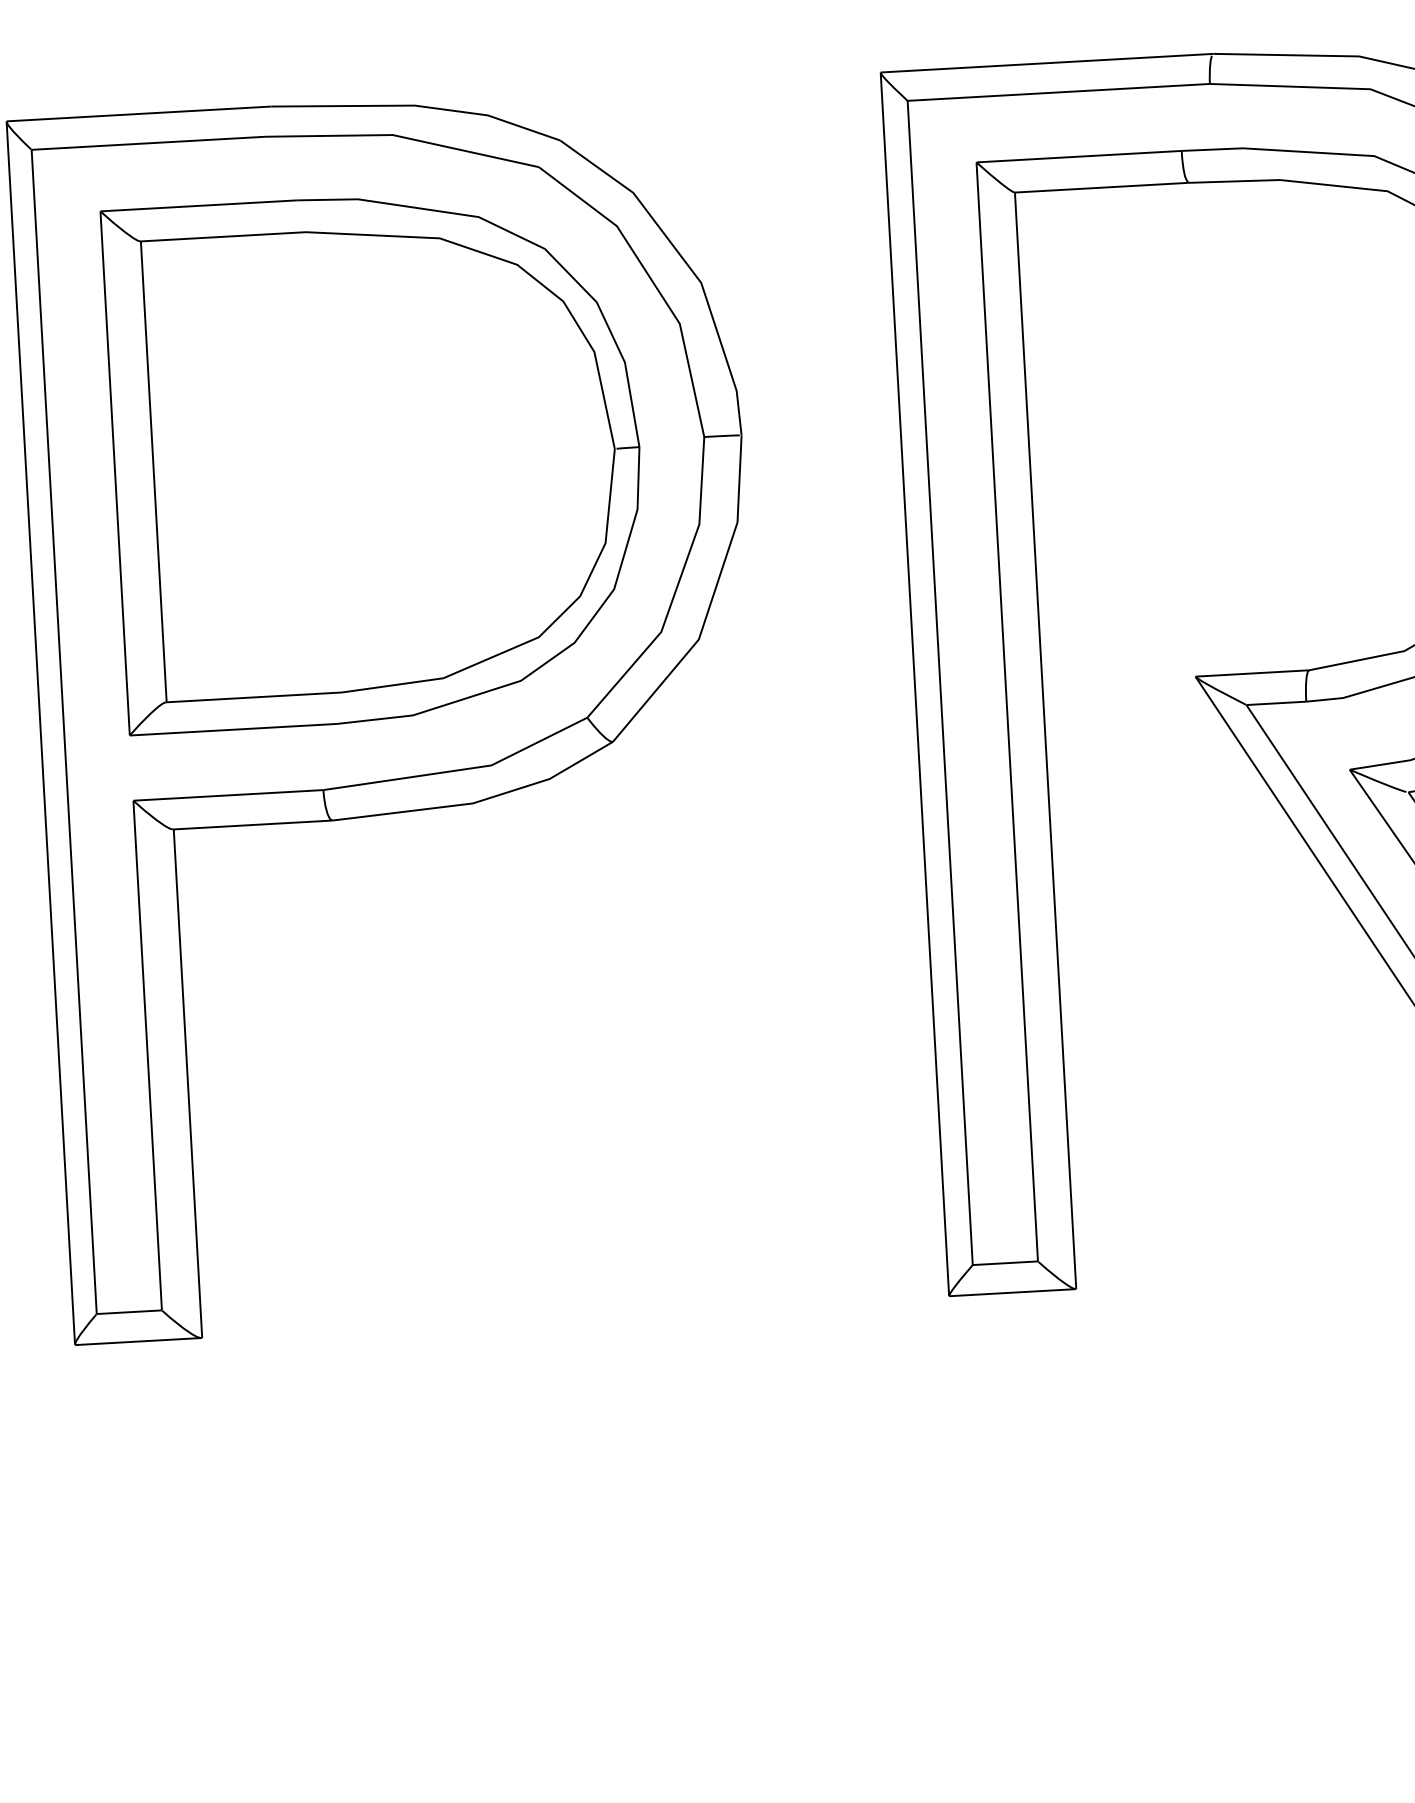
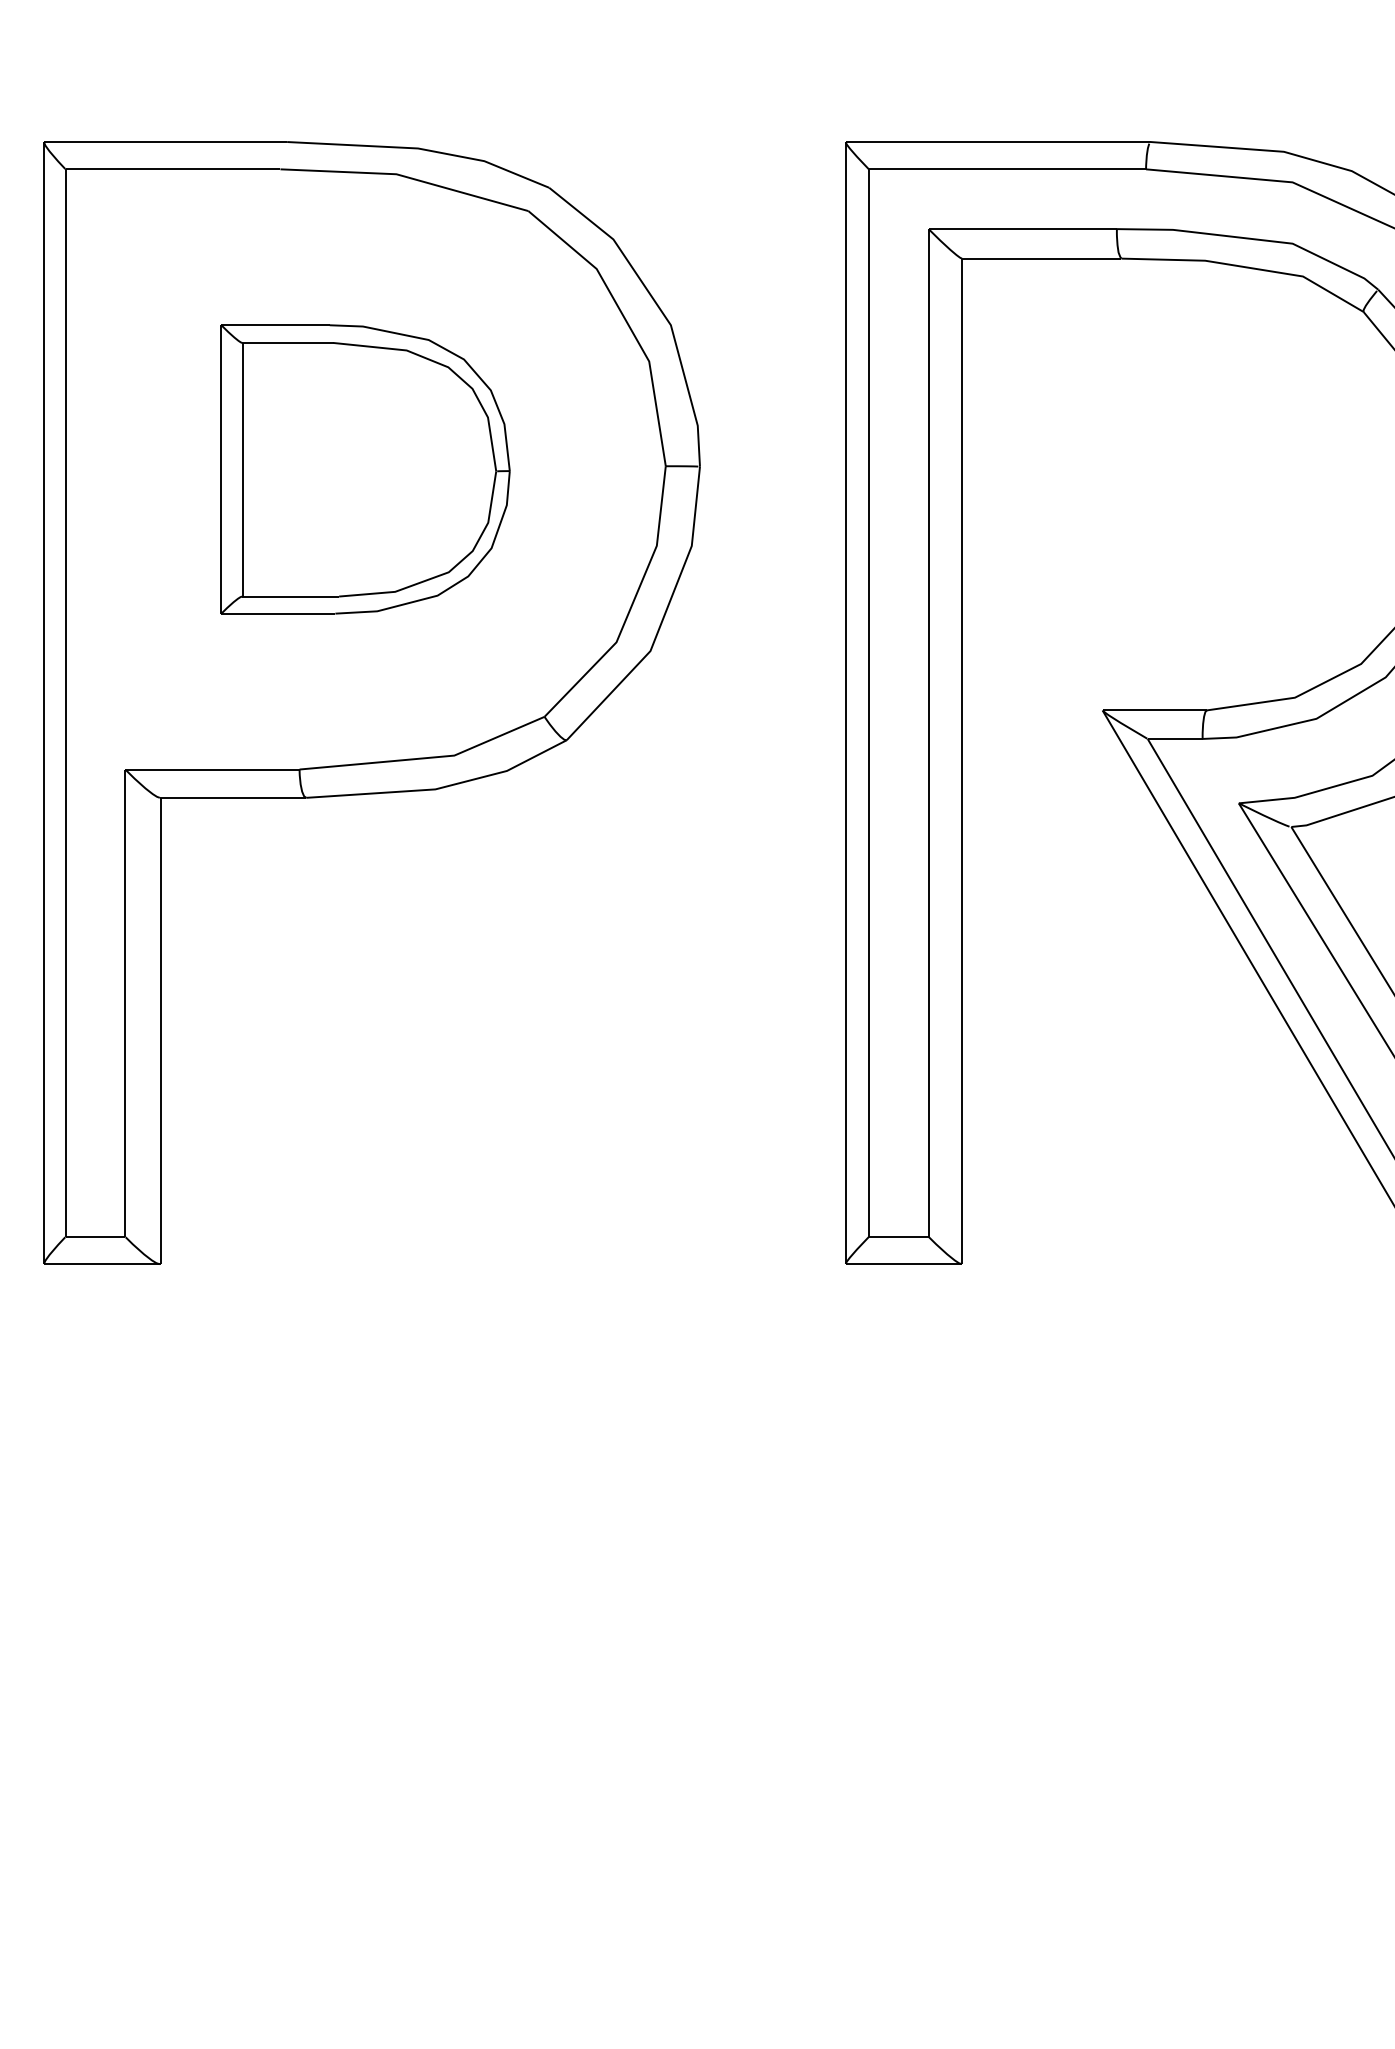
part: (377, 458) -> (365, 469), size x0.6

